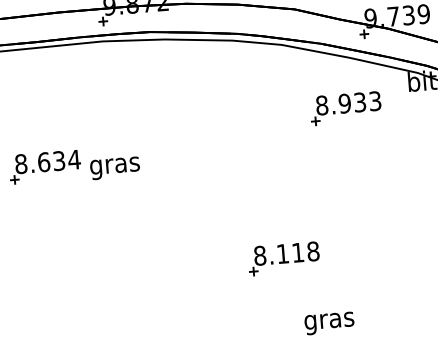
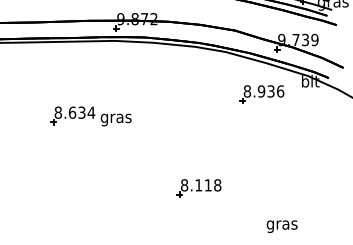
text: (375, 101) -> (280, 91), 8.933 -> 8.936
part: (282, 259) -> (198, 188), moved
text: (328, 323) -> (281, 226), moved

